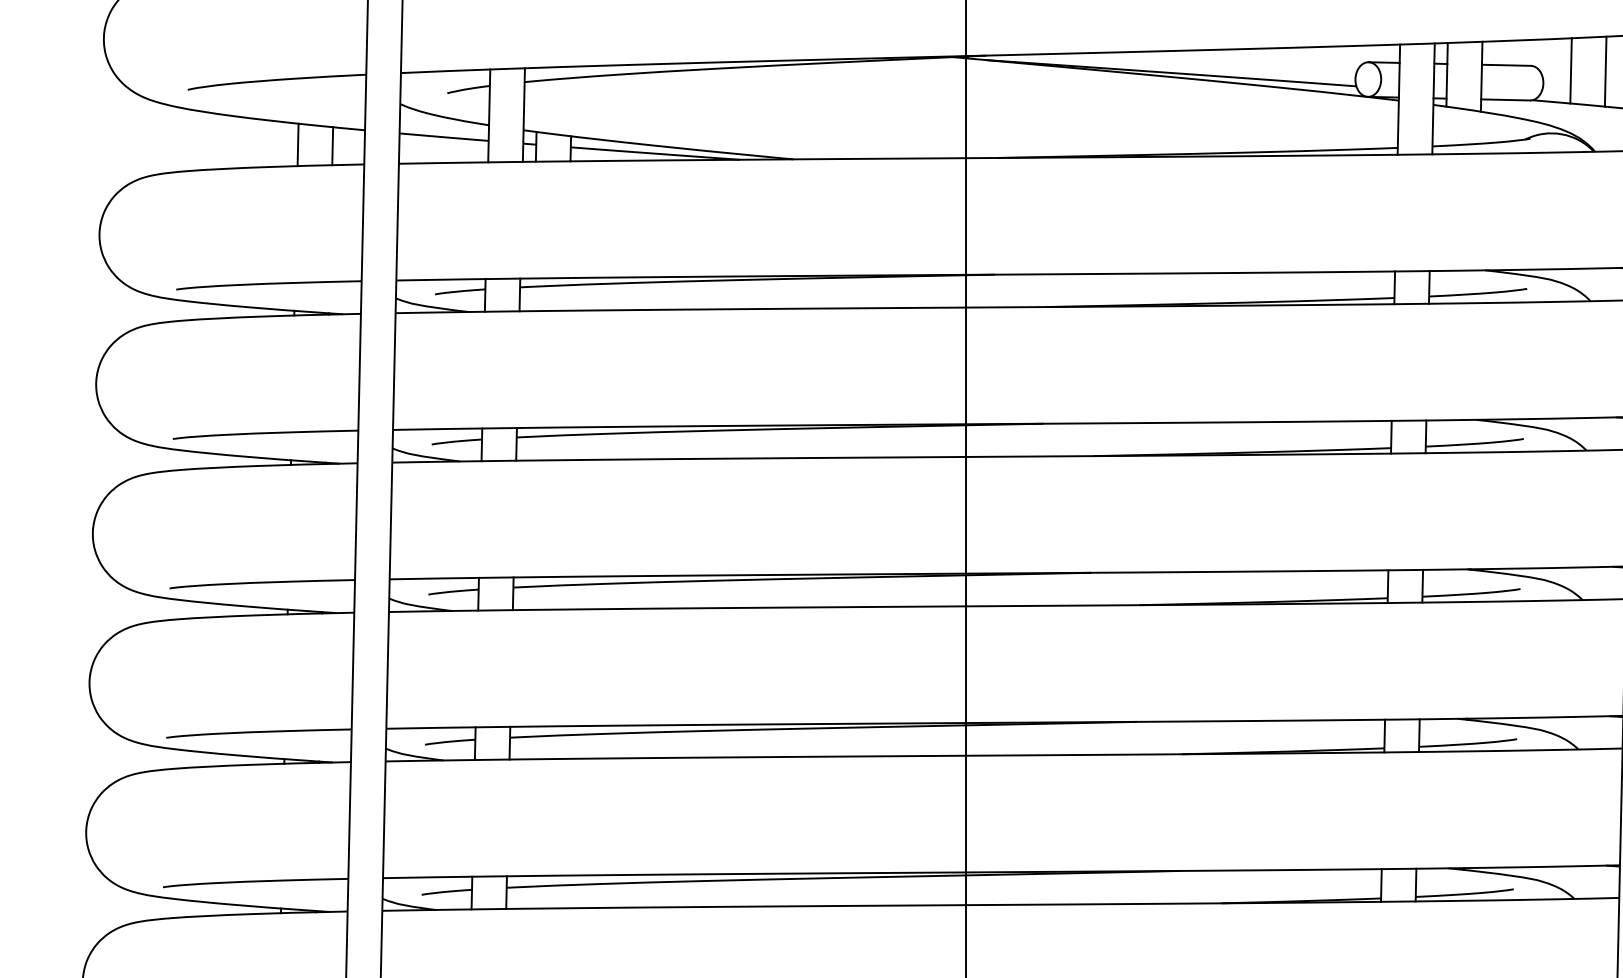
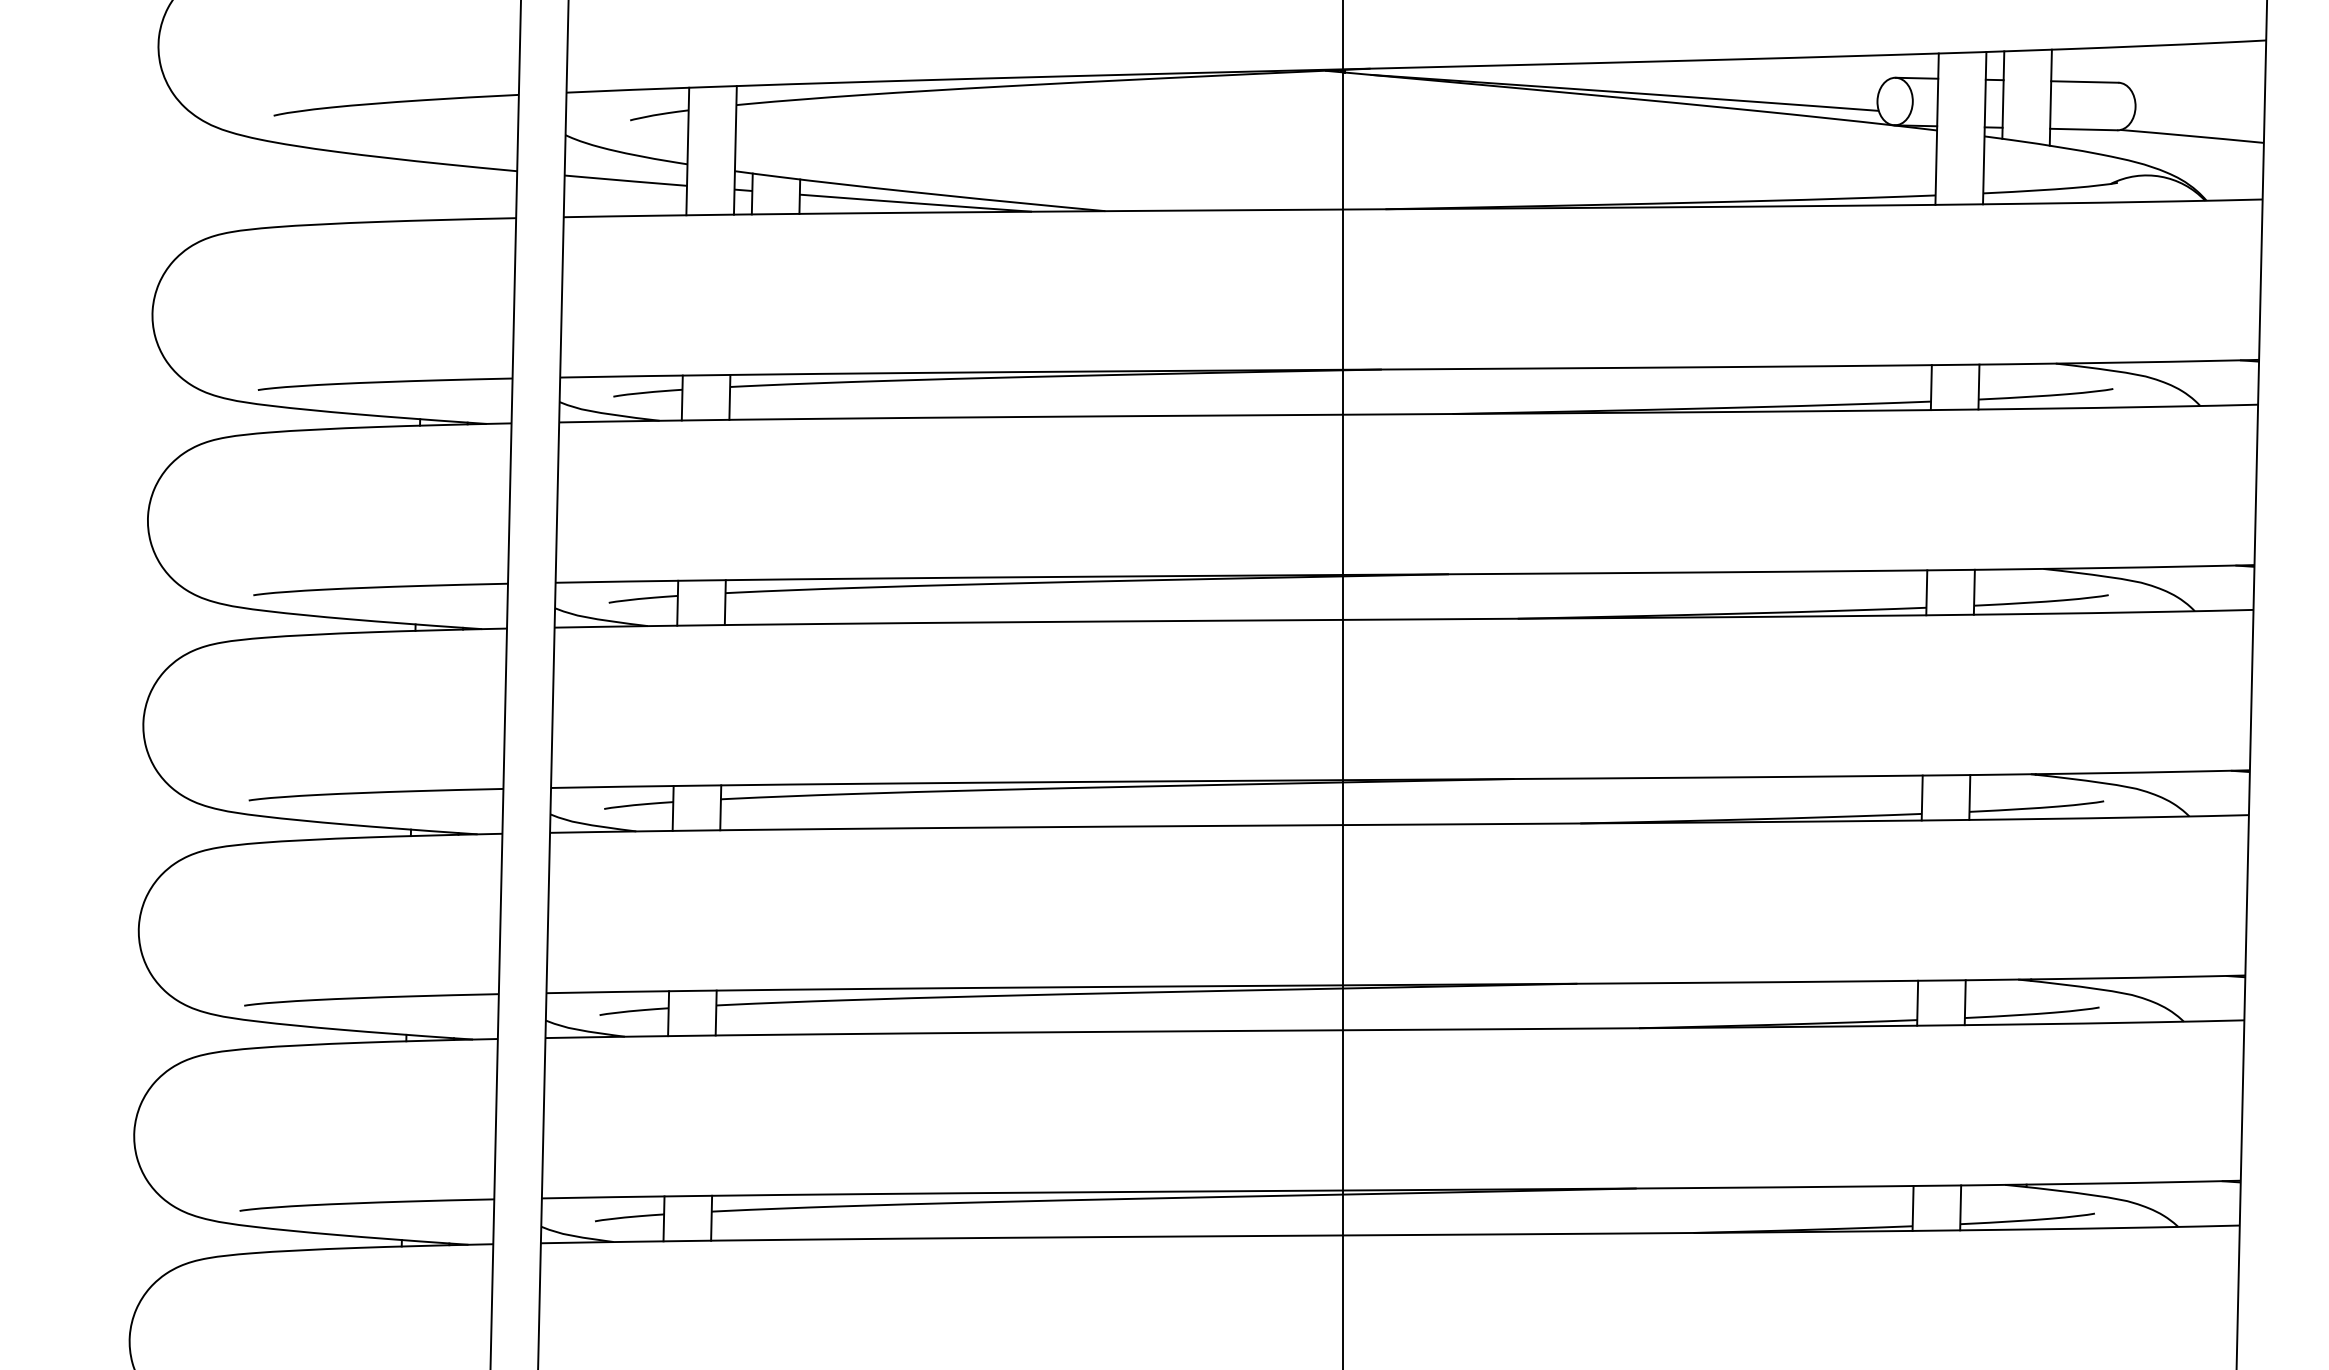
line: (1570, 70) -> (2173, 89), removed
line: (1605, 71) -> (2221, 90), removed
line: (297, 145) -> (424, 191), removed
line: (332, 146) -> (472, 193), removed

